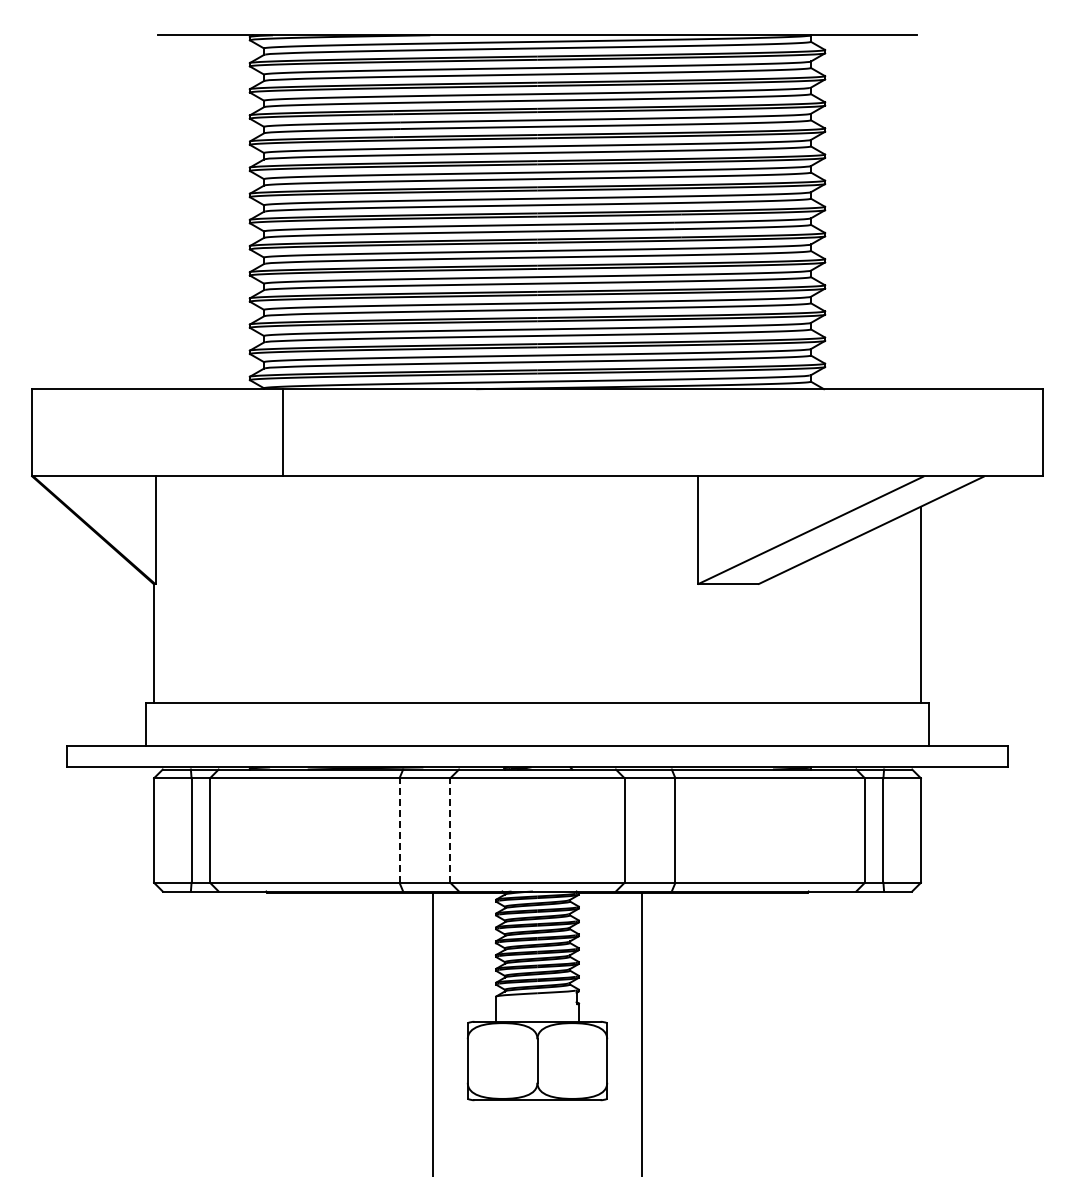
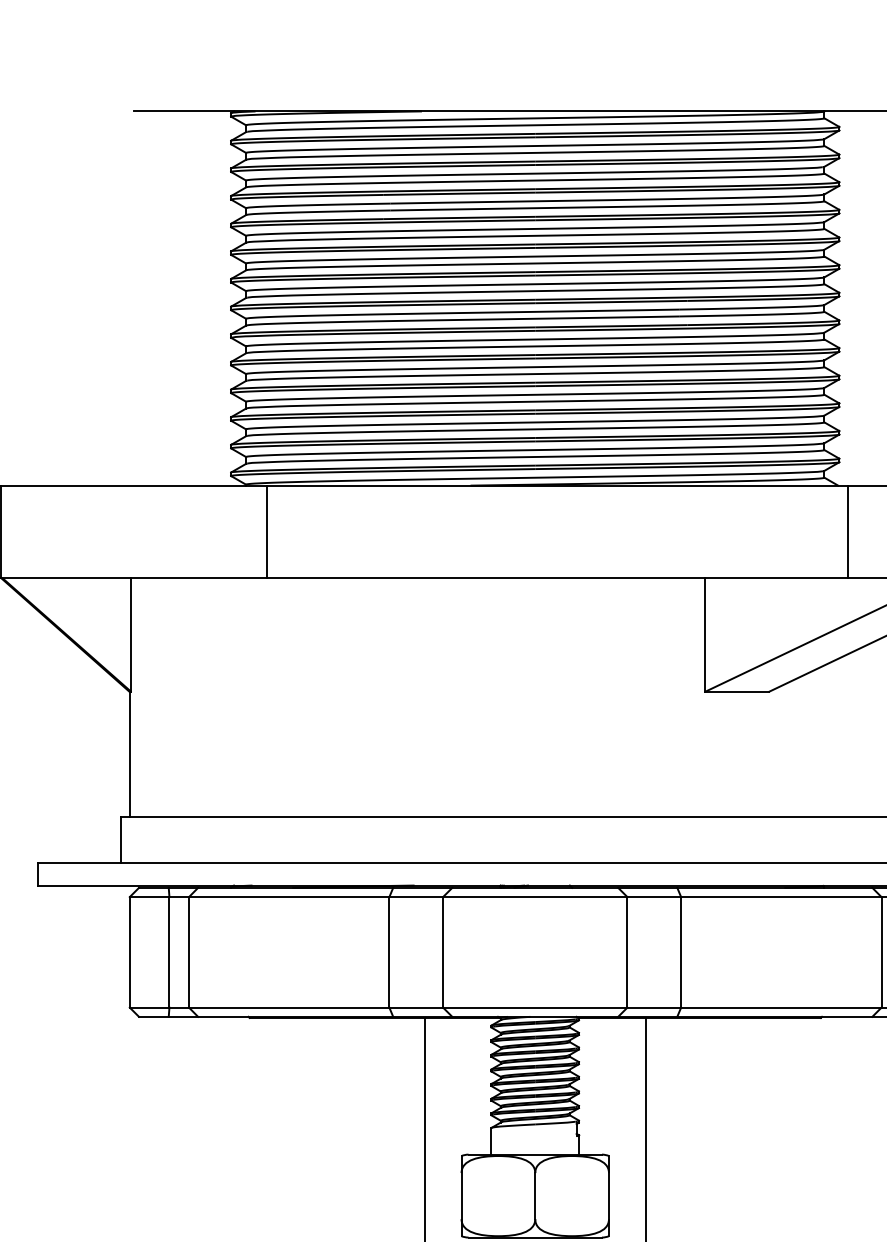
line: (833, 432) -> (848, 531), added
line: (399, 830) -> (389, 952), dashed -> solid
line: (450, 830) -> (443, 952), dashed -> solid

